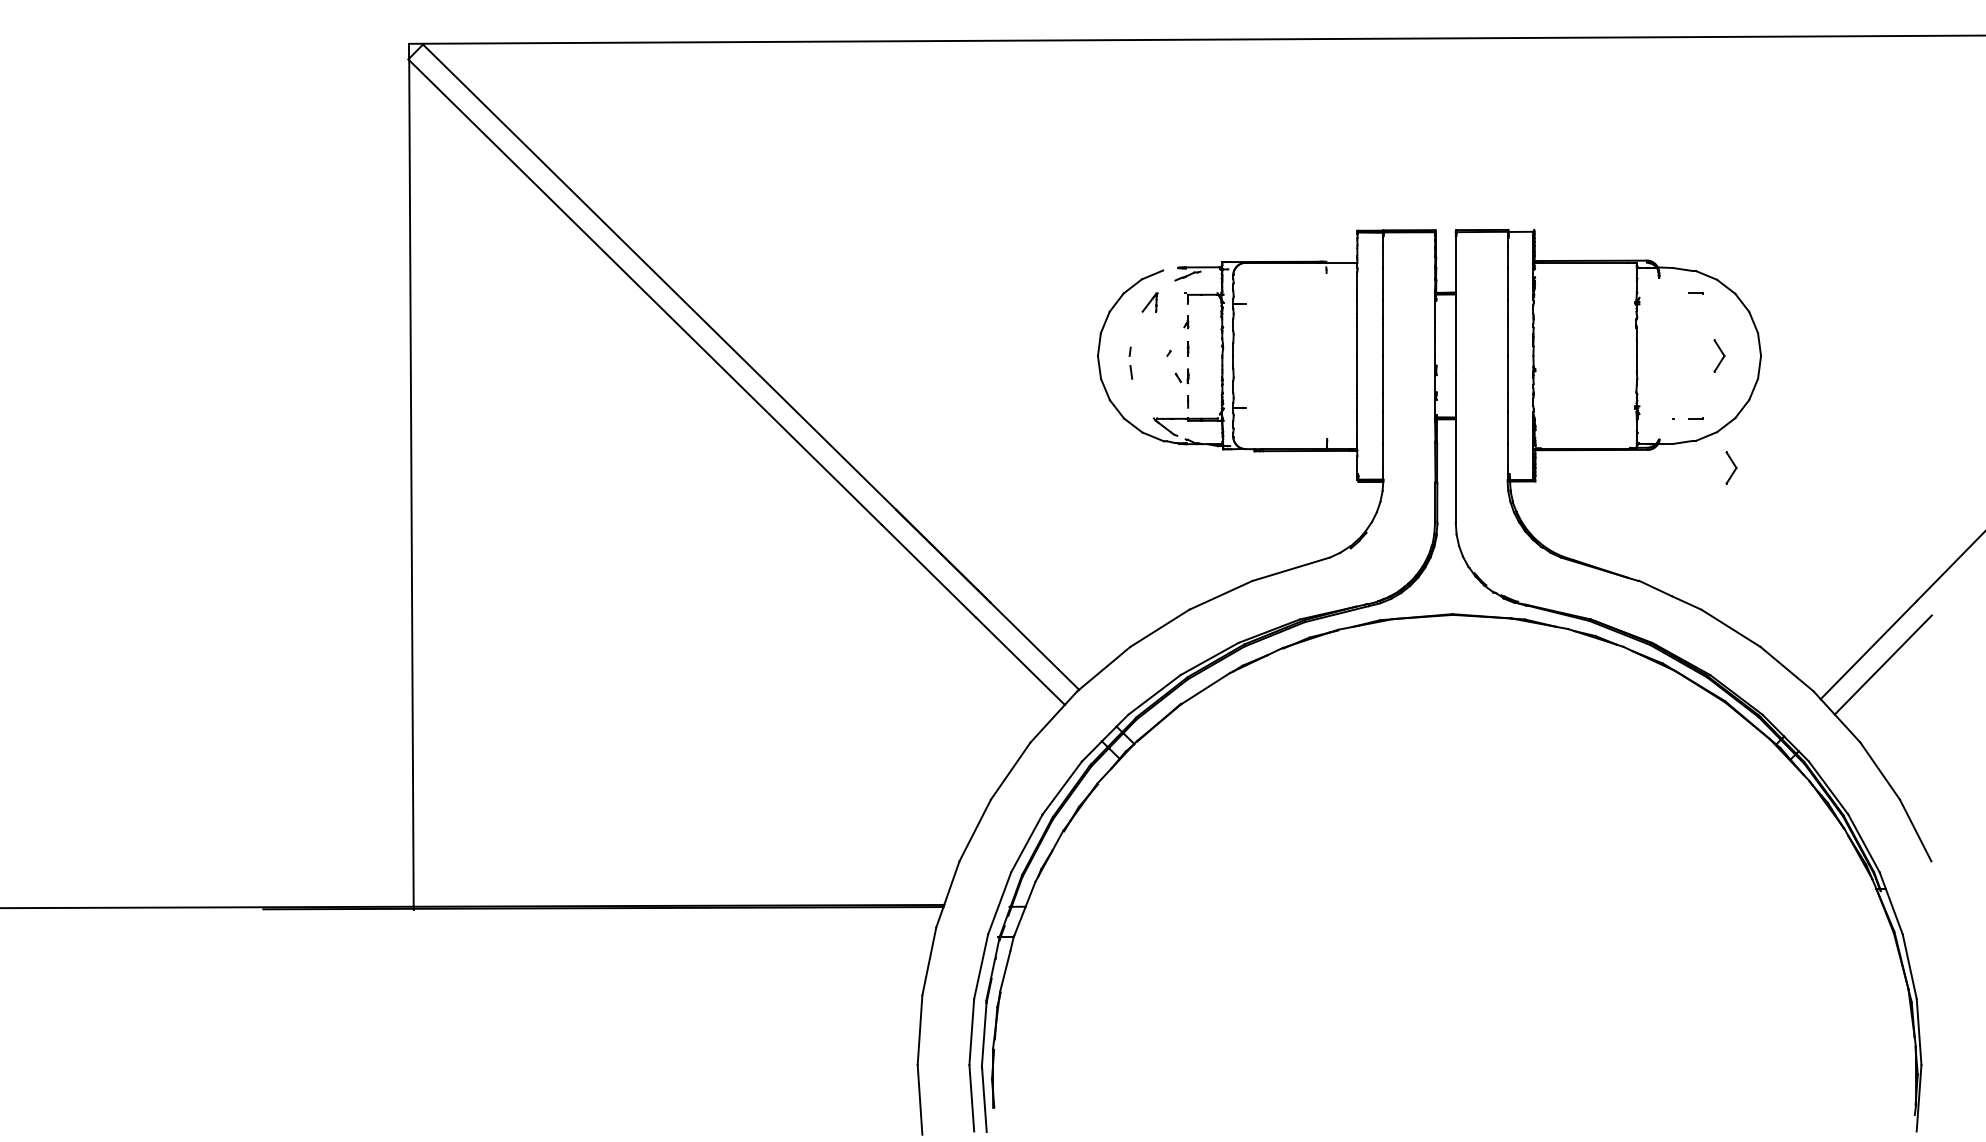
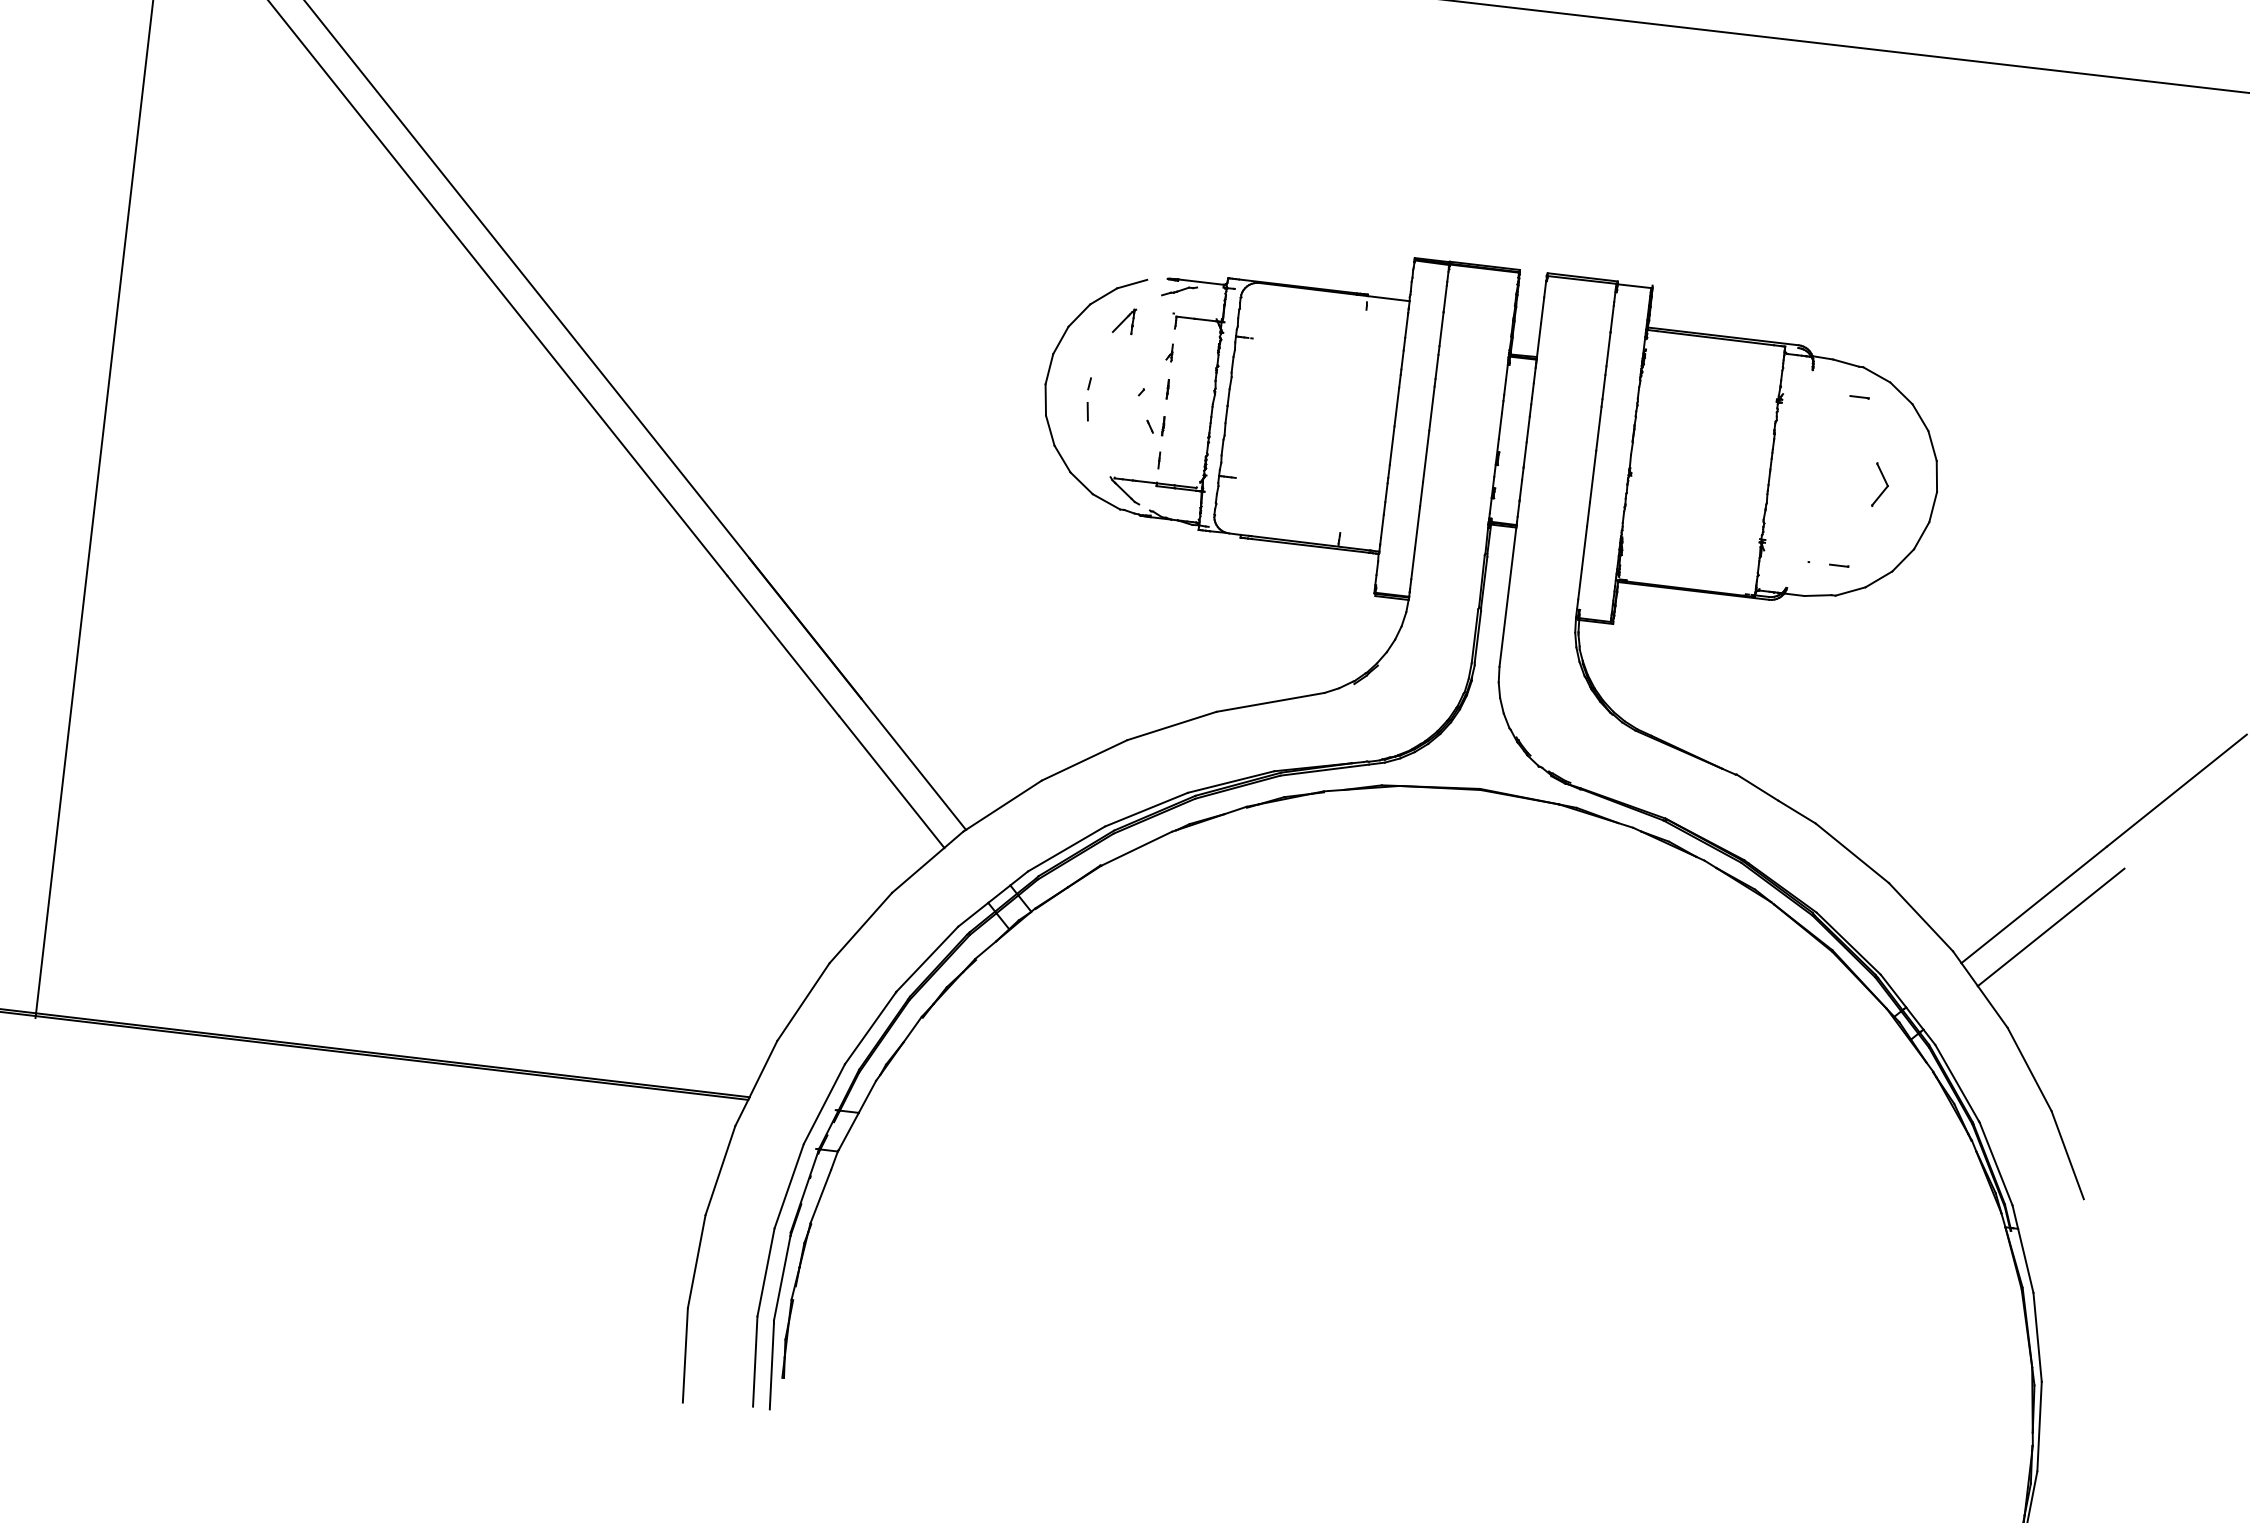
part: (1731, 467) -> (1879, 637), removed

